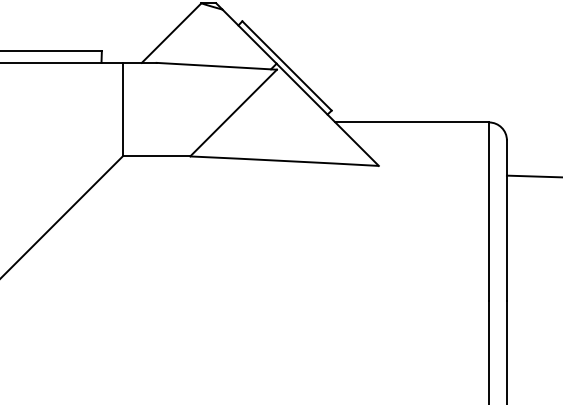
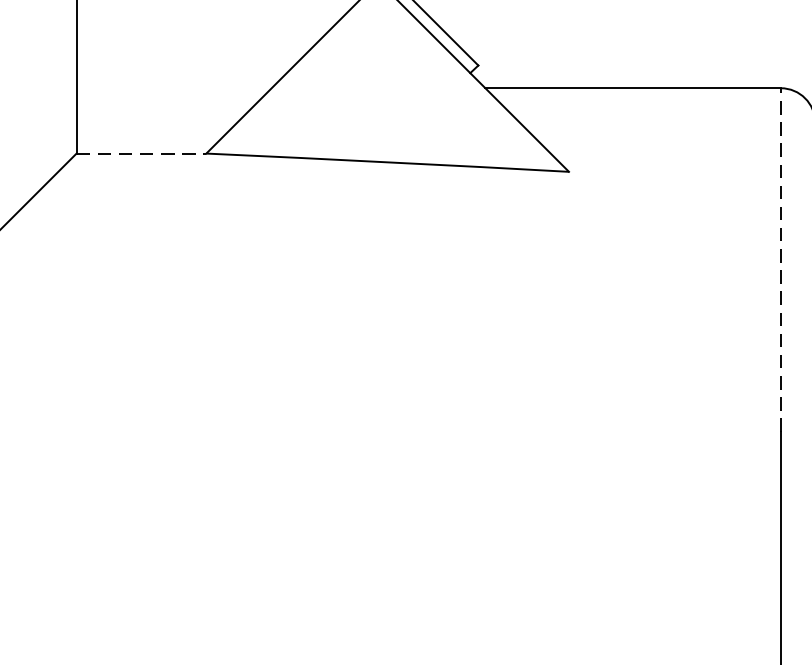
line: (156, 156) -> (141, 153), solid -> dashed
line: (489, 211) -> (781, 259), solid -> dashed

